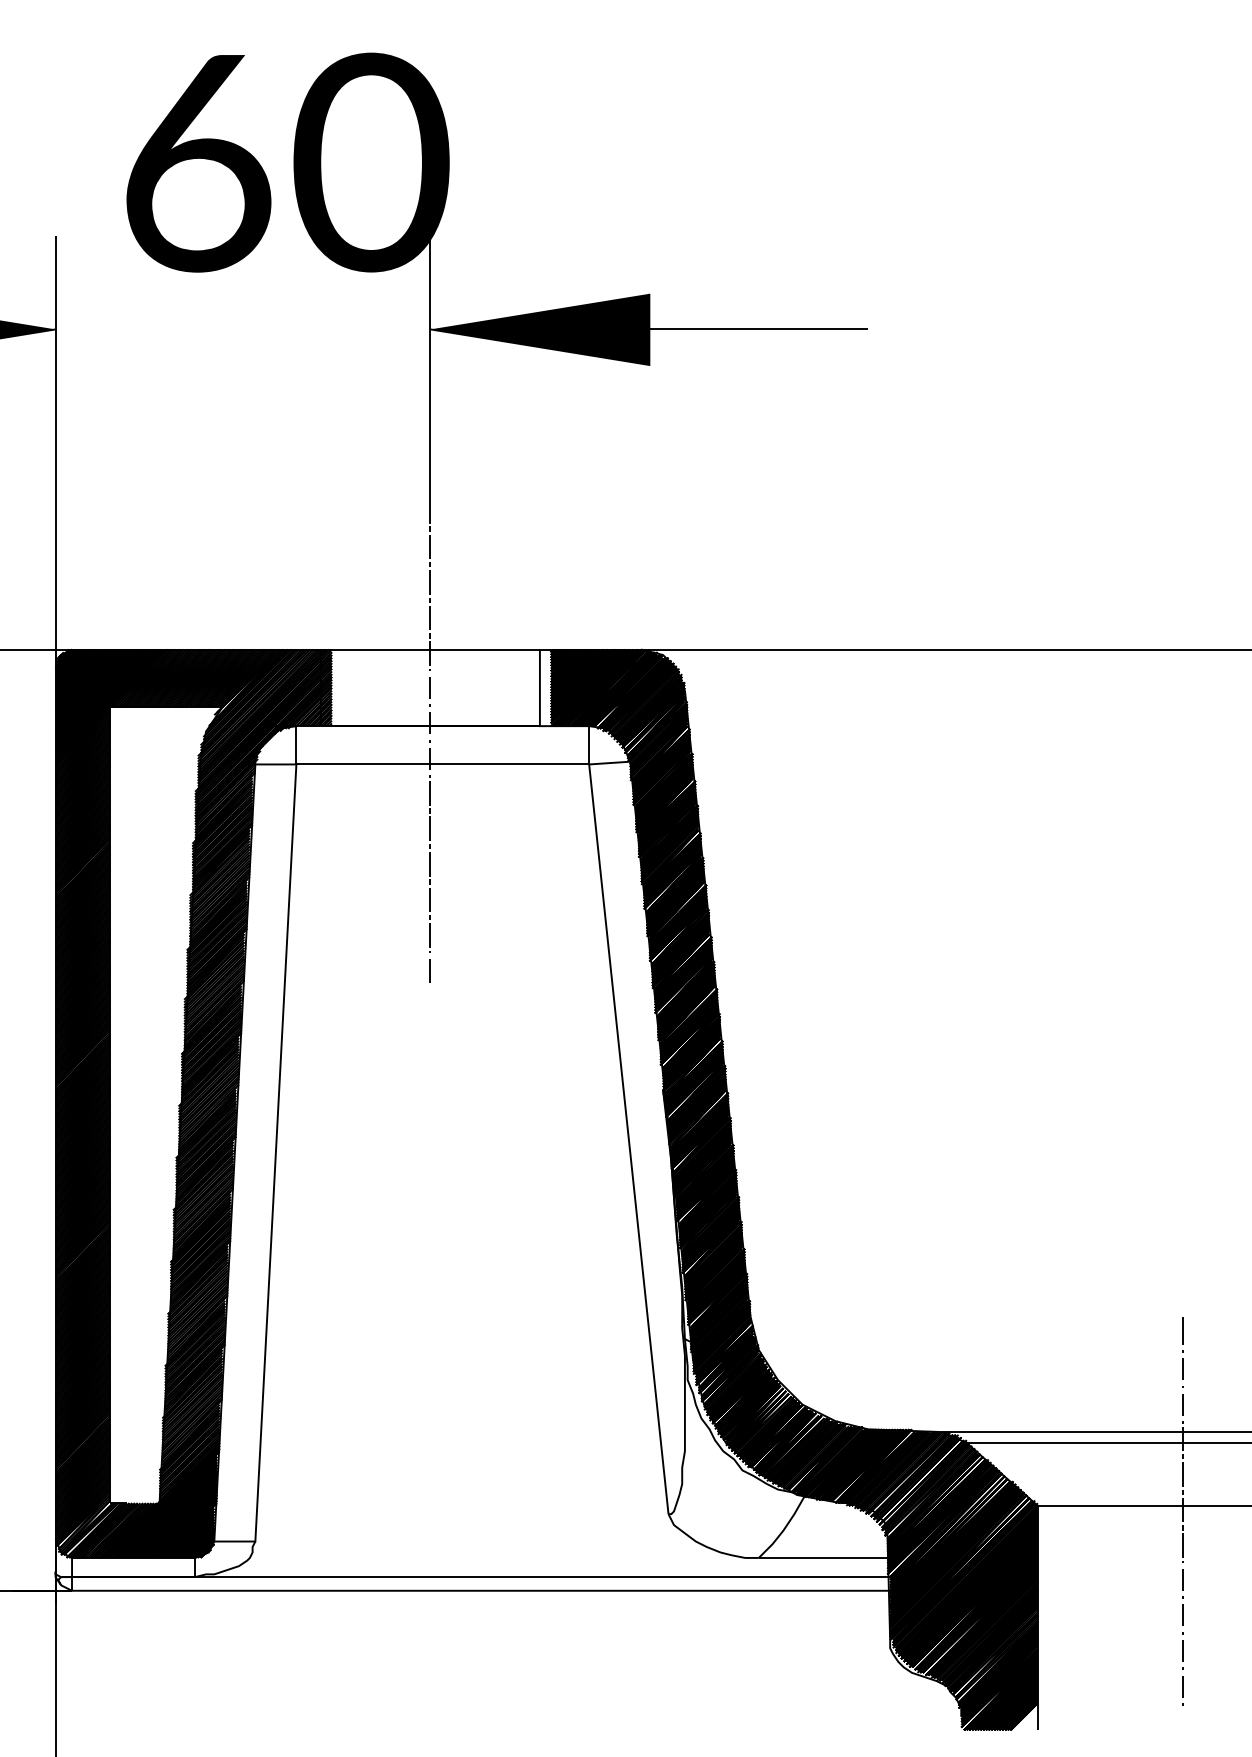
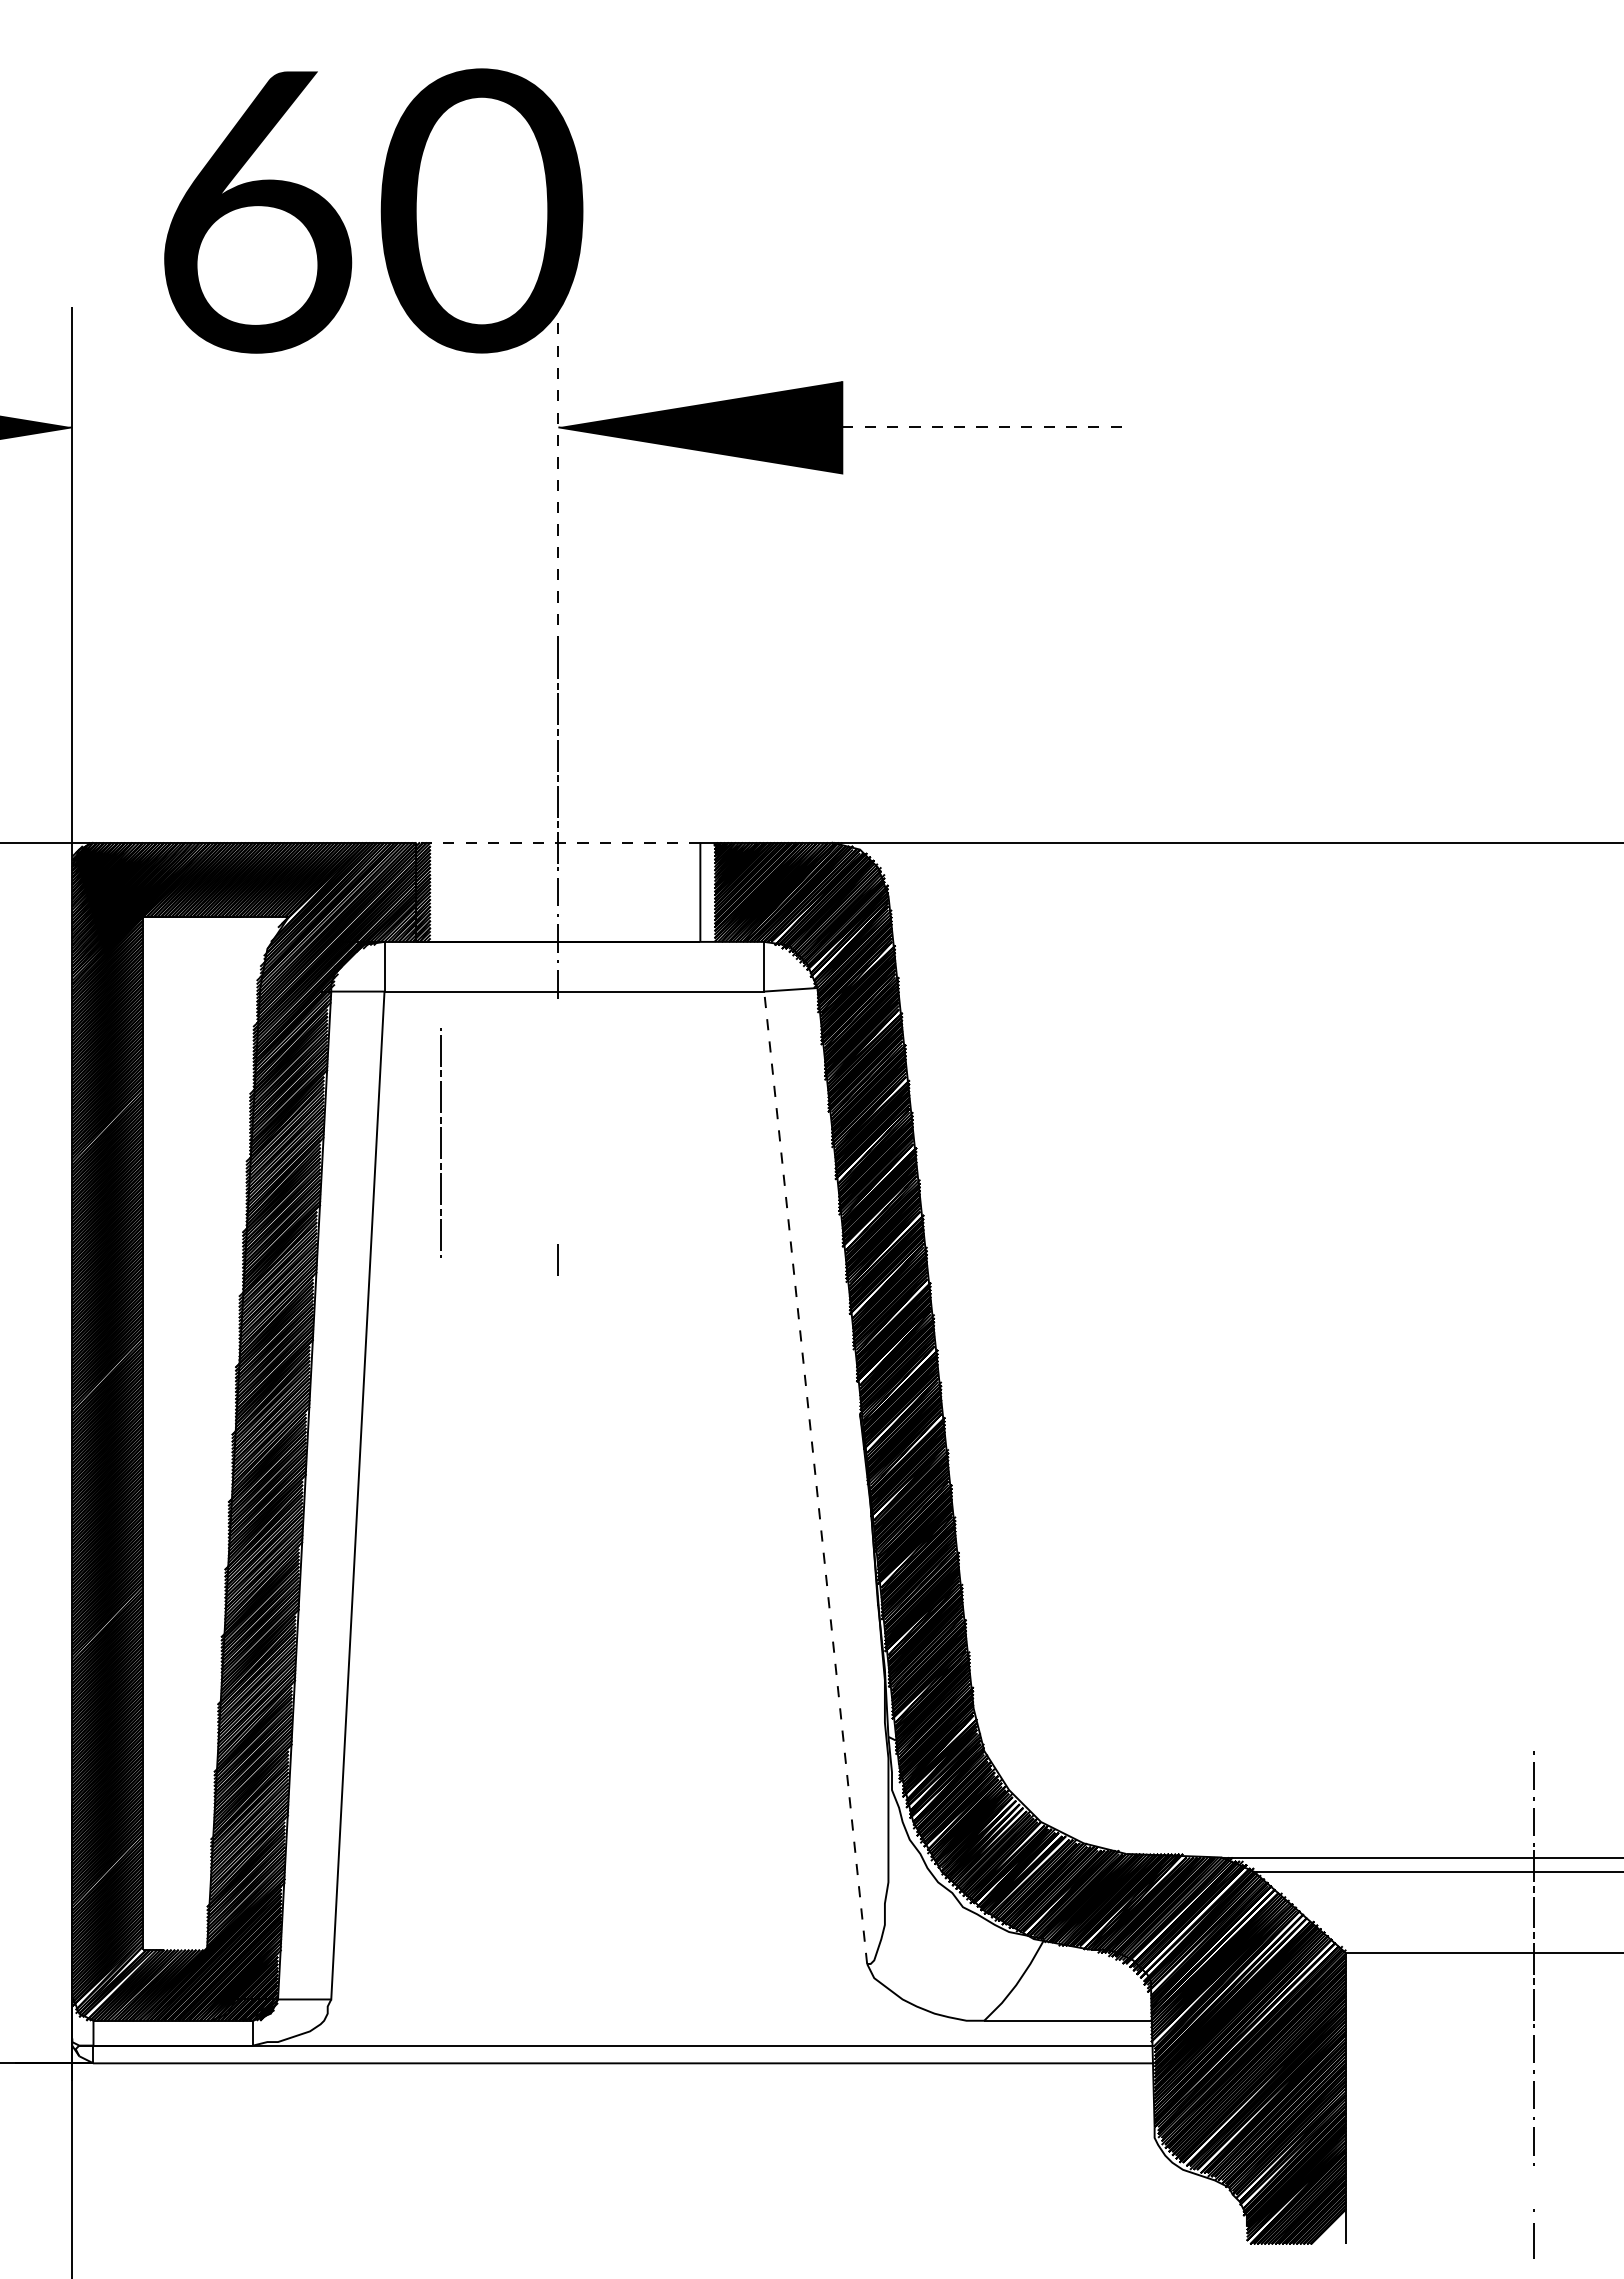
line: (758, 329) -> (984, 427), solid -> dashed
line: (430, 367) -> (558, 476), solid -> dashed
line: (430, 649) -> (558, 842), solid -> dashed
line: (429, 863) -> (440, 1142), moved
line: (628, 1139) -> (815, 1477), solid -> dashed
line: (1182, 1330) -> (1533, 2240), moved
line: (1182, 1686) -> (1533, 2187), removed

